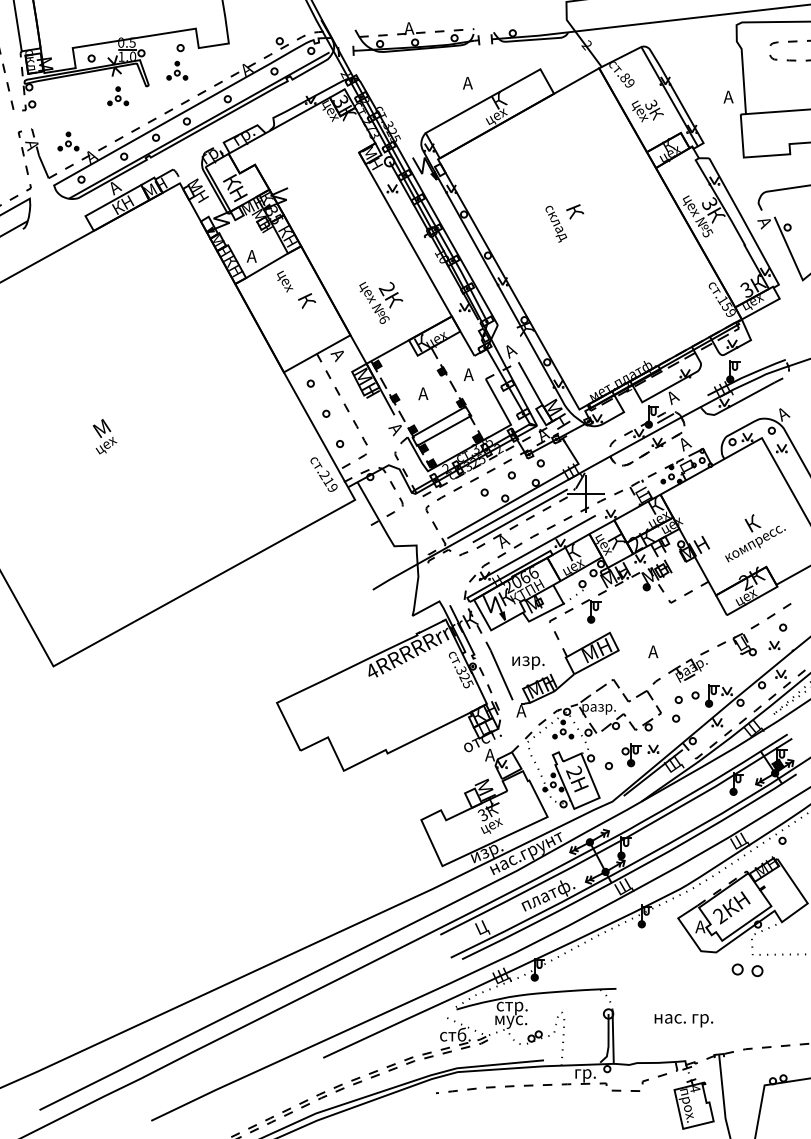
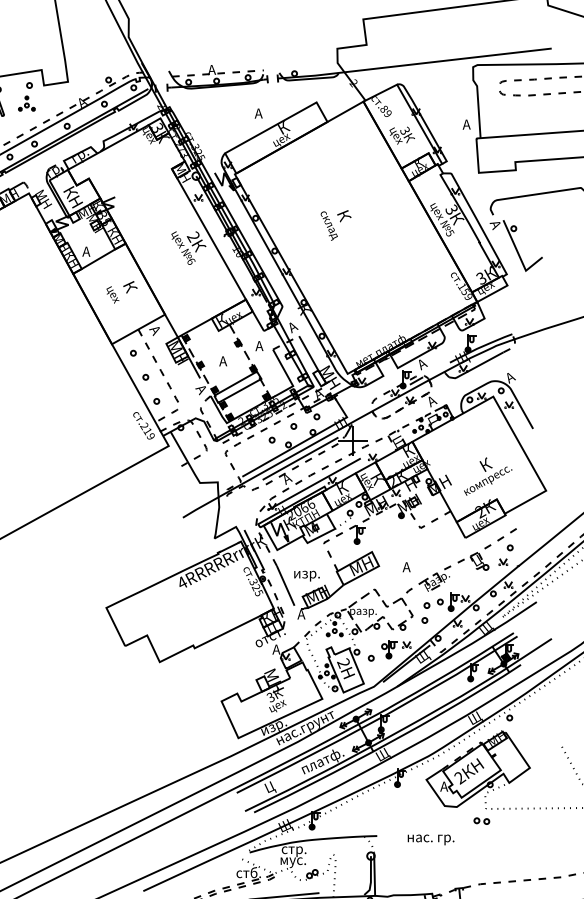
text: (285, 281) -> (113, 294), moved
text: (381, 302) -> (189, 247), moved
part: (747, 969) -> (481, 820), size x0.62
text: (683, 1020) -> (430, 839), moved

